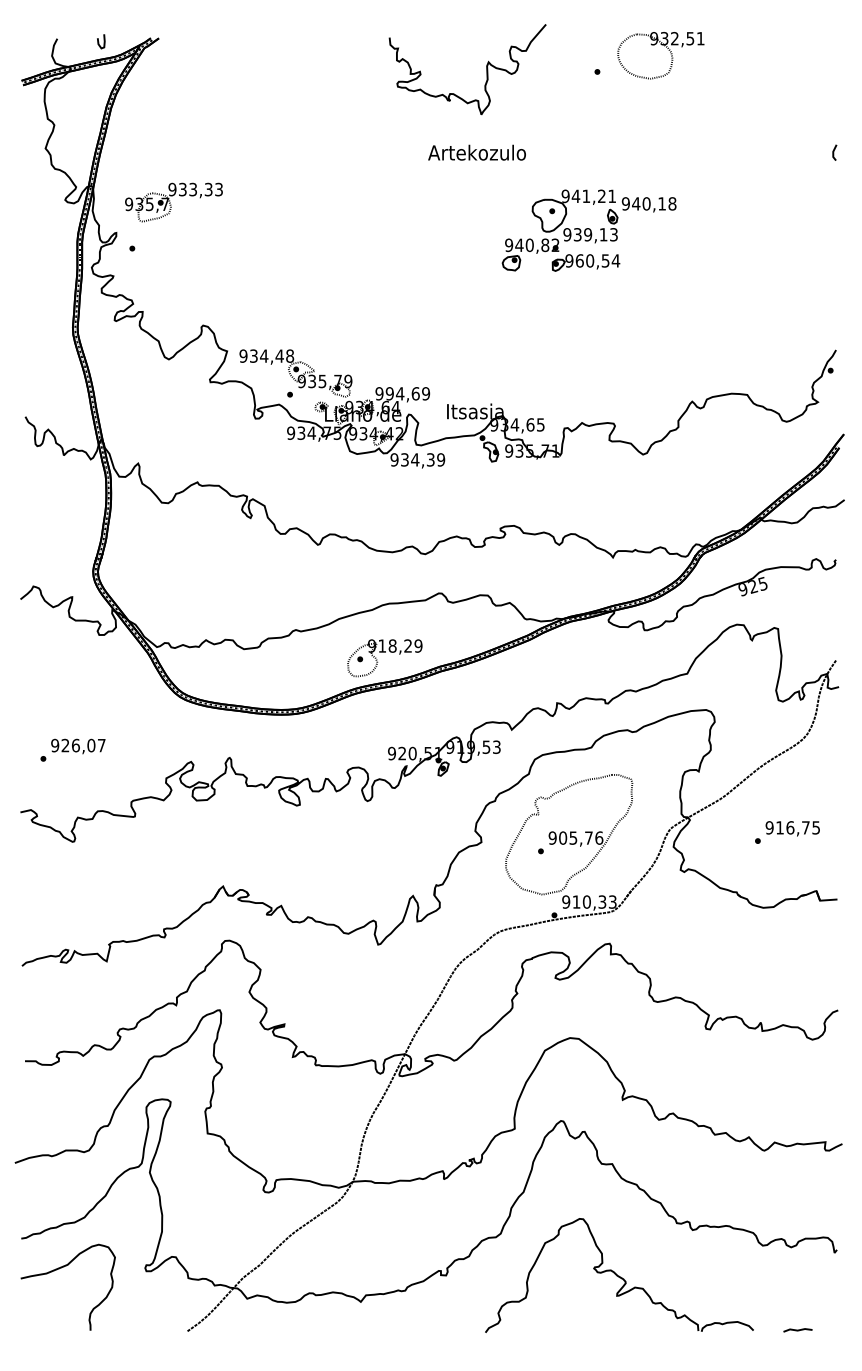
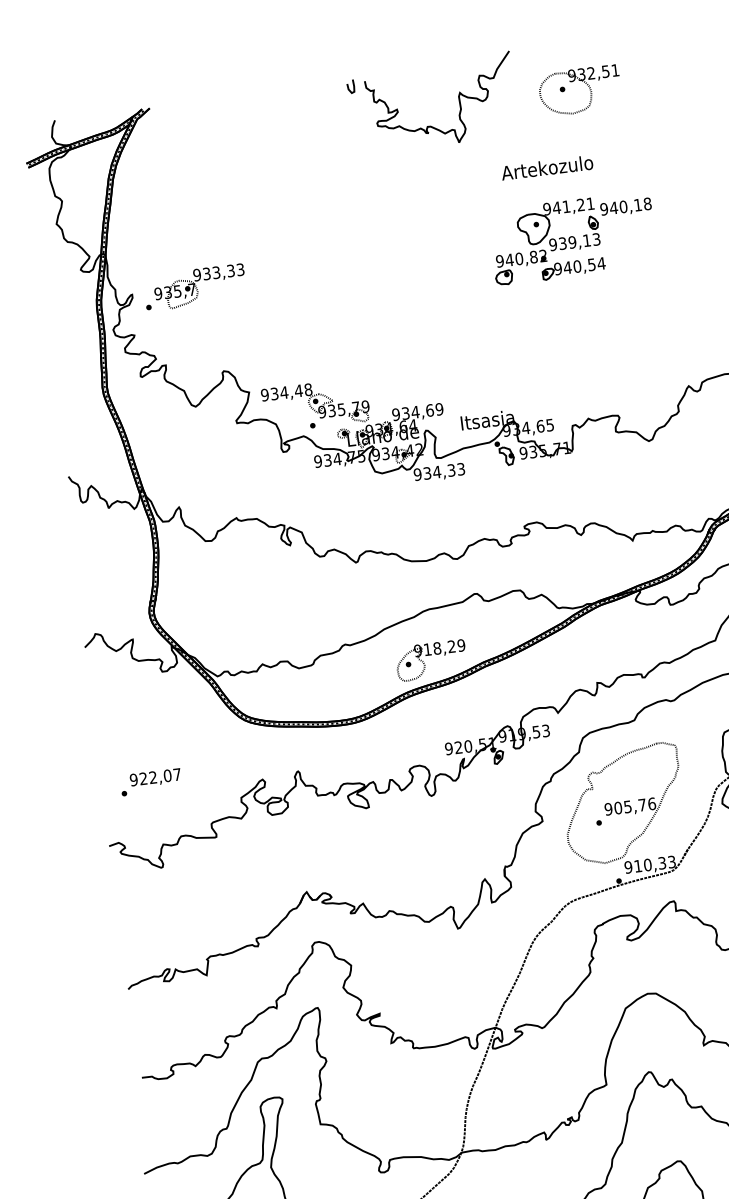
curve: (99, 41) -> (349, 86), moved
part: (668, 50) -> (586, 85), moved
text: (476, 152) -> (546, 167), moved
part: (173, 202) -> (199, 287), moved
text: (579, 260) -> (567, 267), 960,54 -> 940,54
text: (389, 393) -> (405, 413), 994,69 -> 934,69
text: (441, 459) -> (461, 468), 934,39 -> 934,33
text: (75, 745) -> (152, 777), 926,07 -> 922,07

